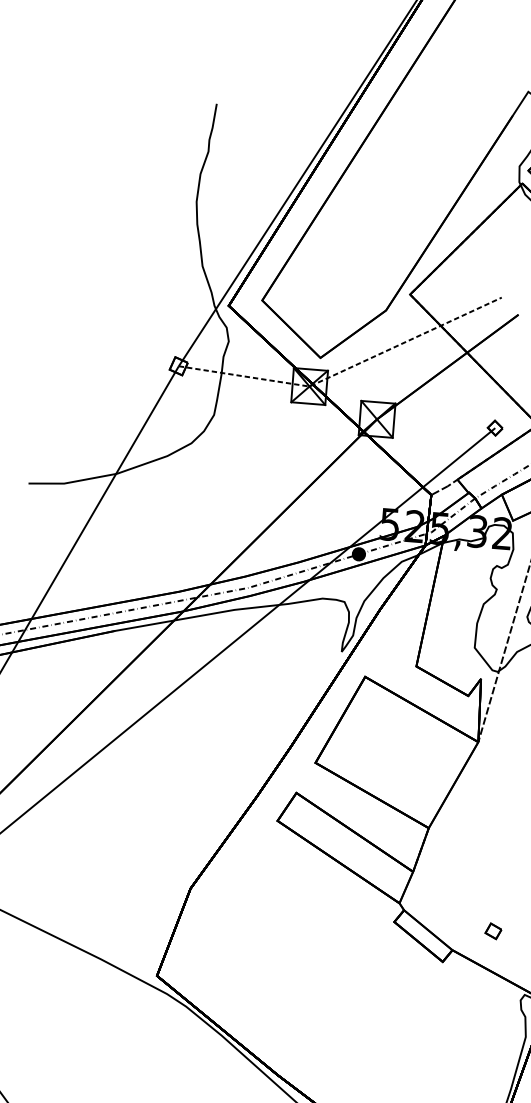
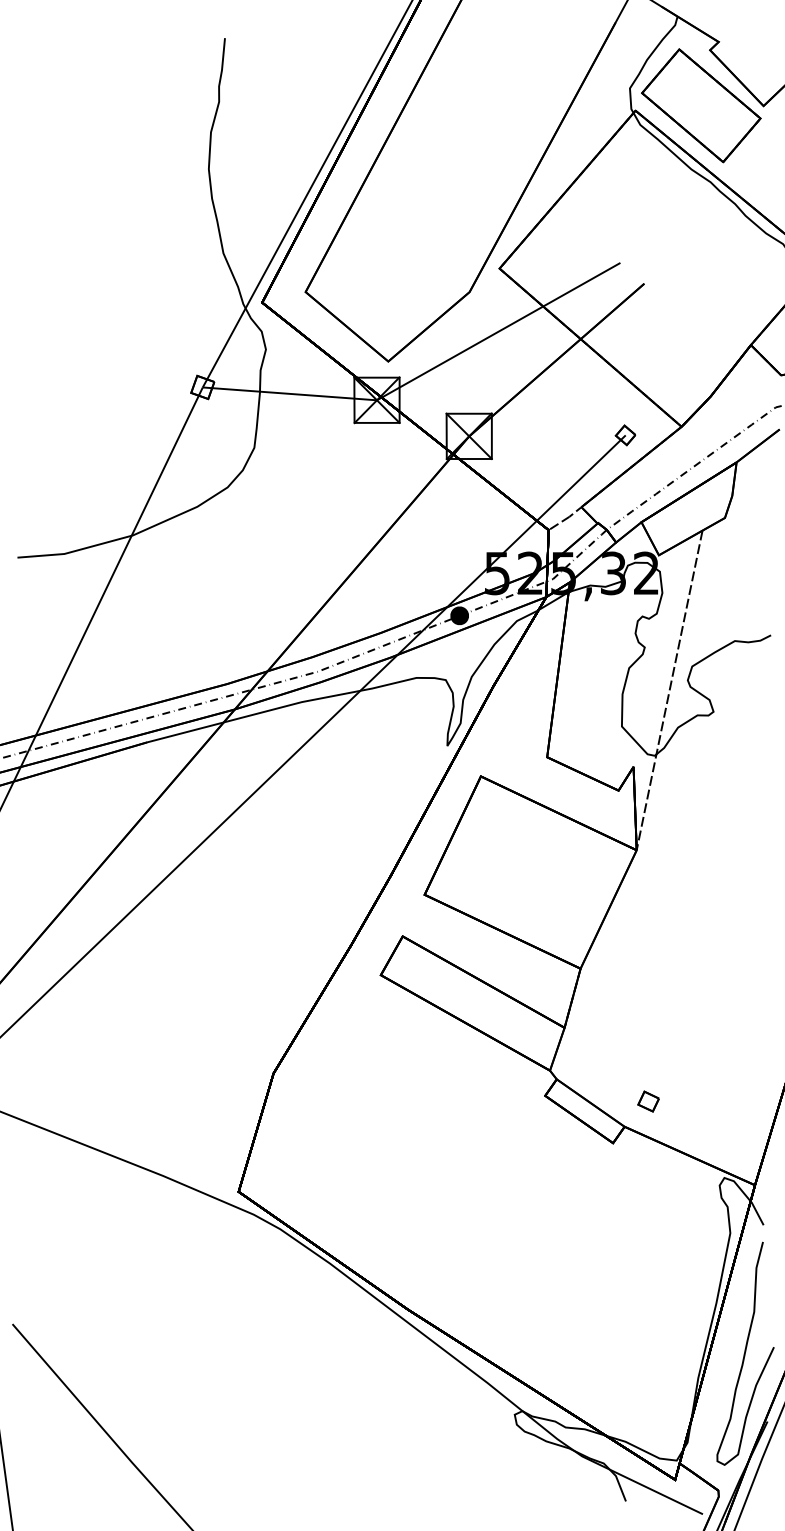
line: (345, 369) -> (422, 374), dashed -> solid
part: (493, 931) -> (648, 1101), moved

